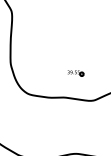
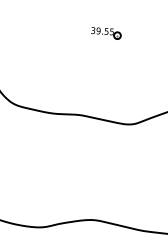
part: (75, 73) -> (105, 33), moved

